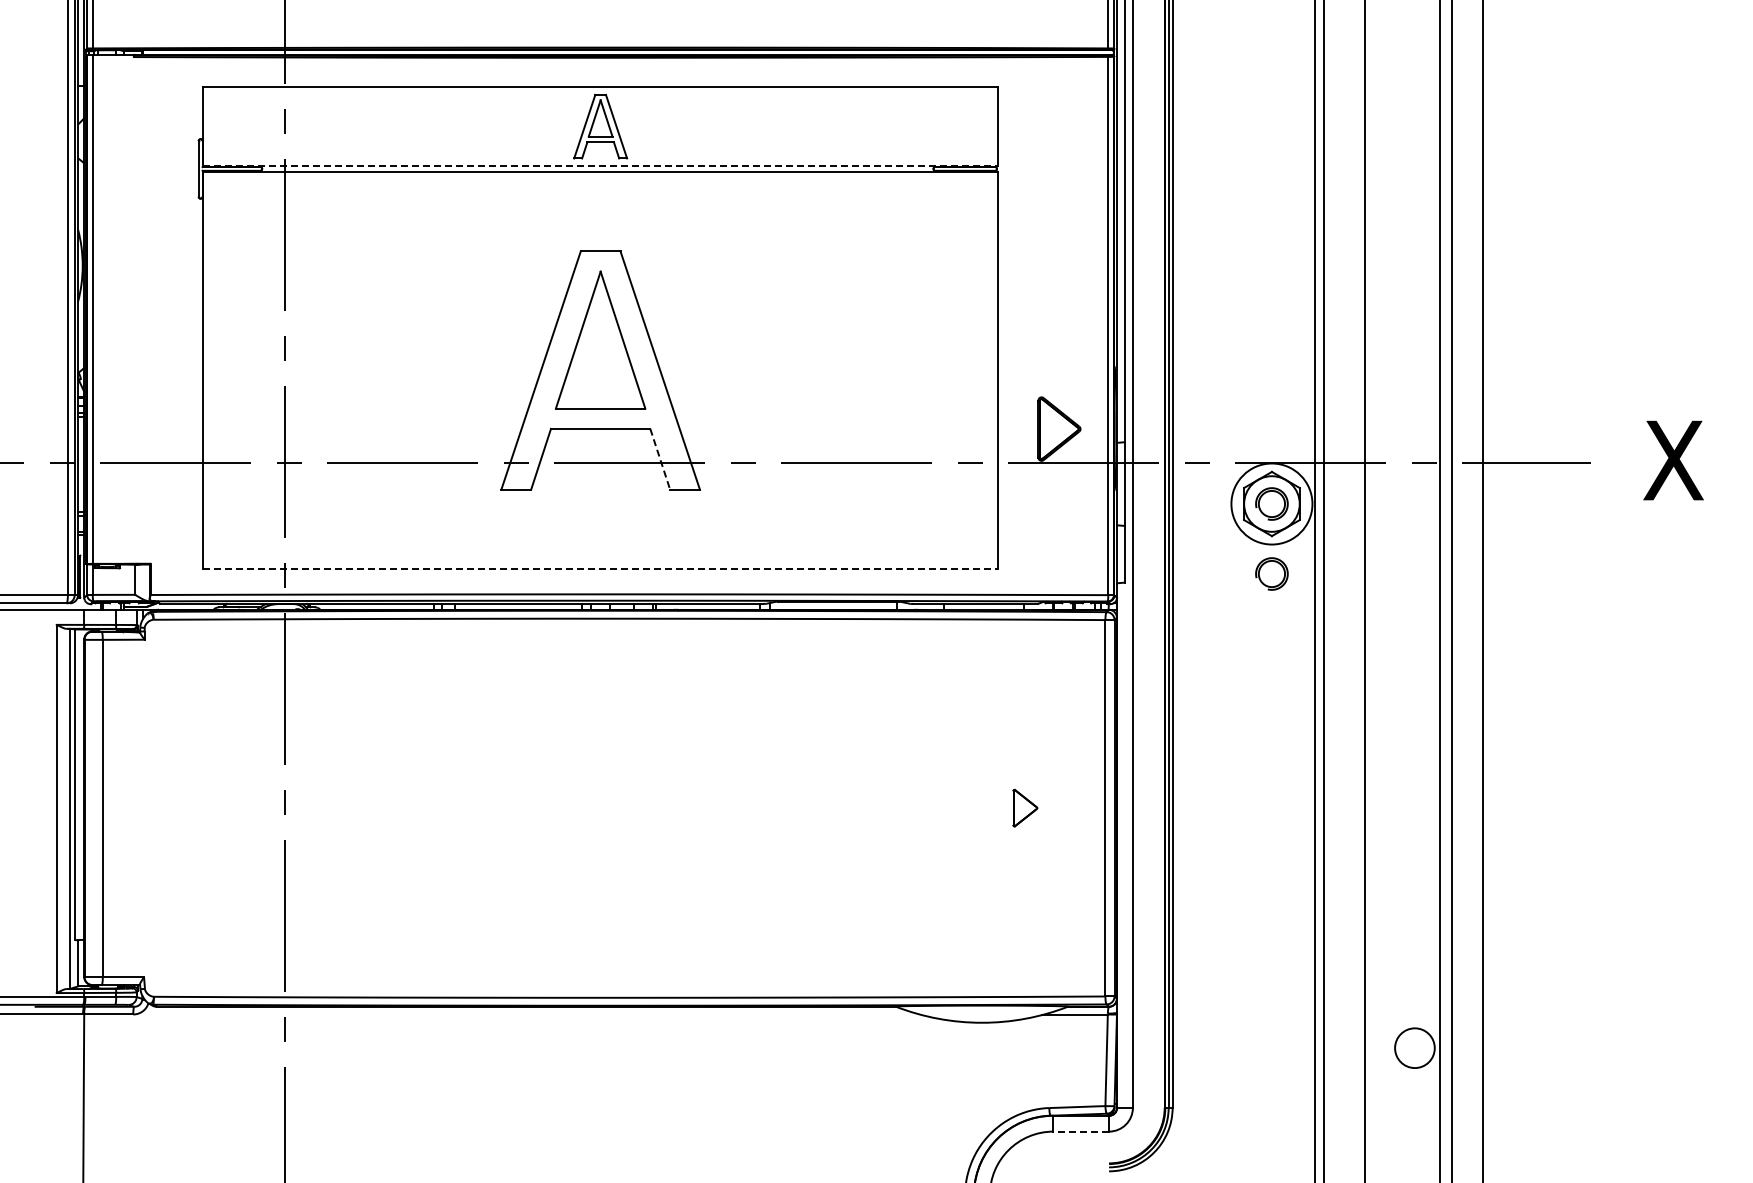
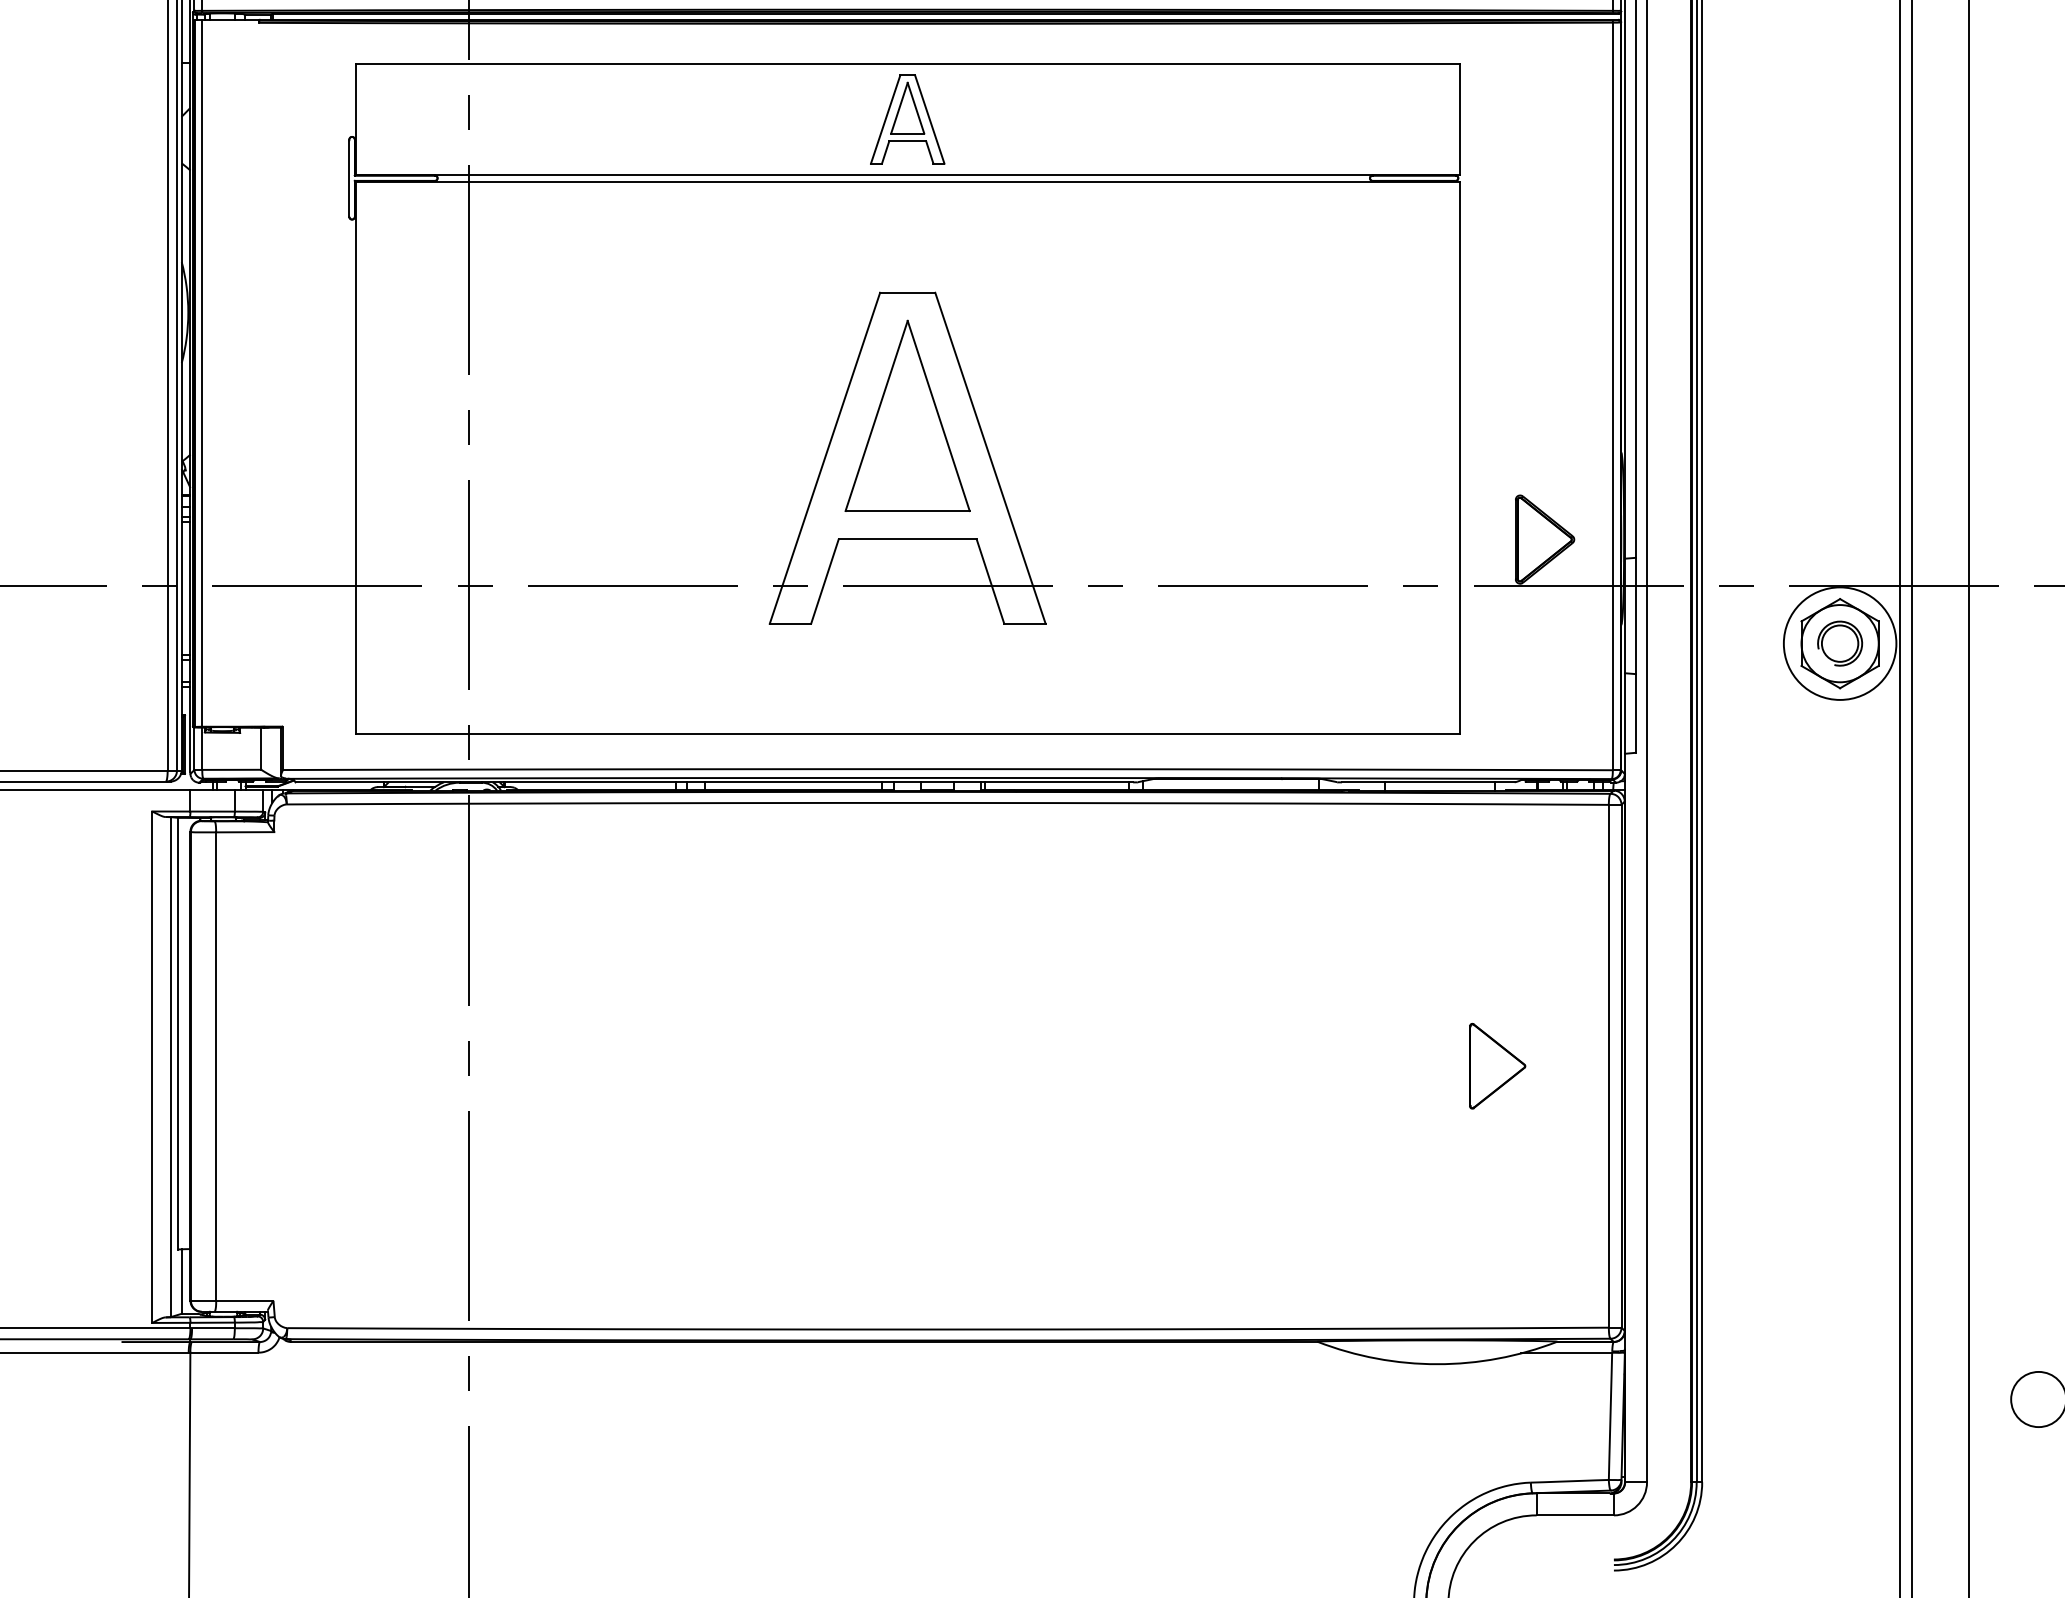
line: (601, 166) -> (908, 174), dashed -> solid
line: (660, 459) -> (990, 581), dashed -> solid
line: (601, 569) -> (908, 734), dashed -> solid
part: (1271, 573) -> (1839, 740), removed
part: (1025, 807) -> (1497, 1065), size x1.67
line: (1081, 1131) -> (1575, 1515), dashed -> solid

